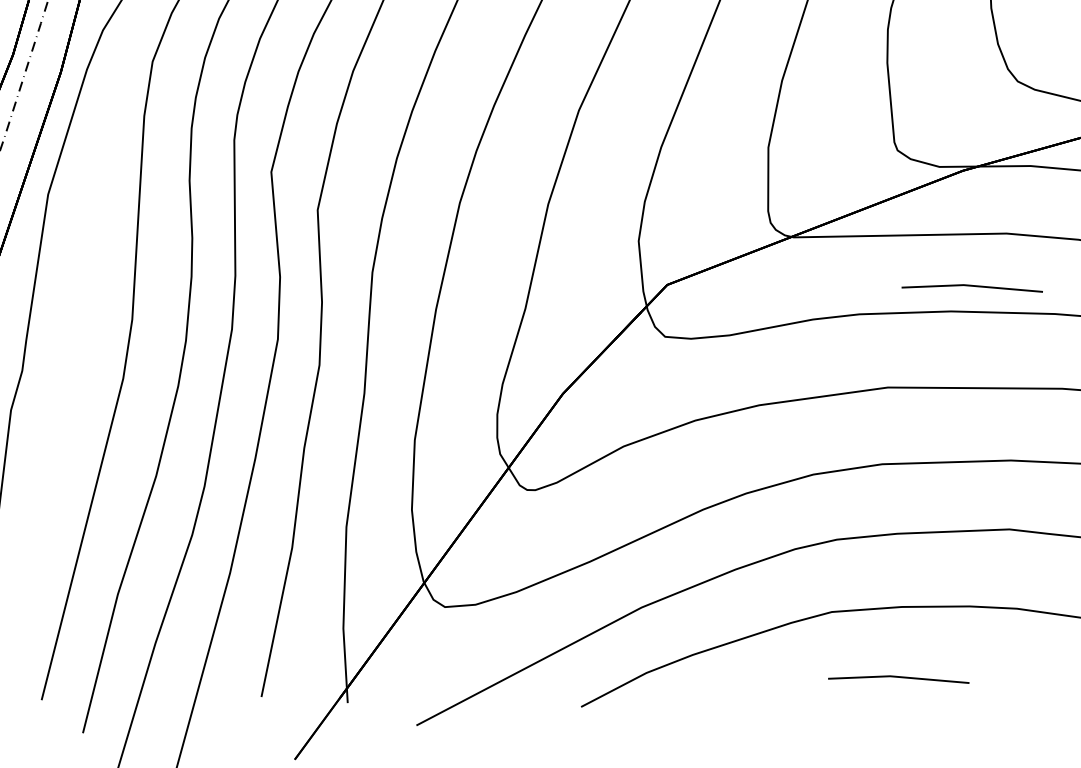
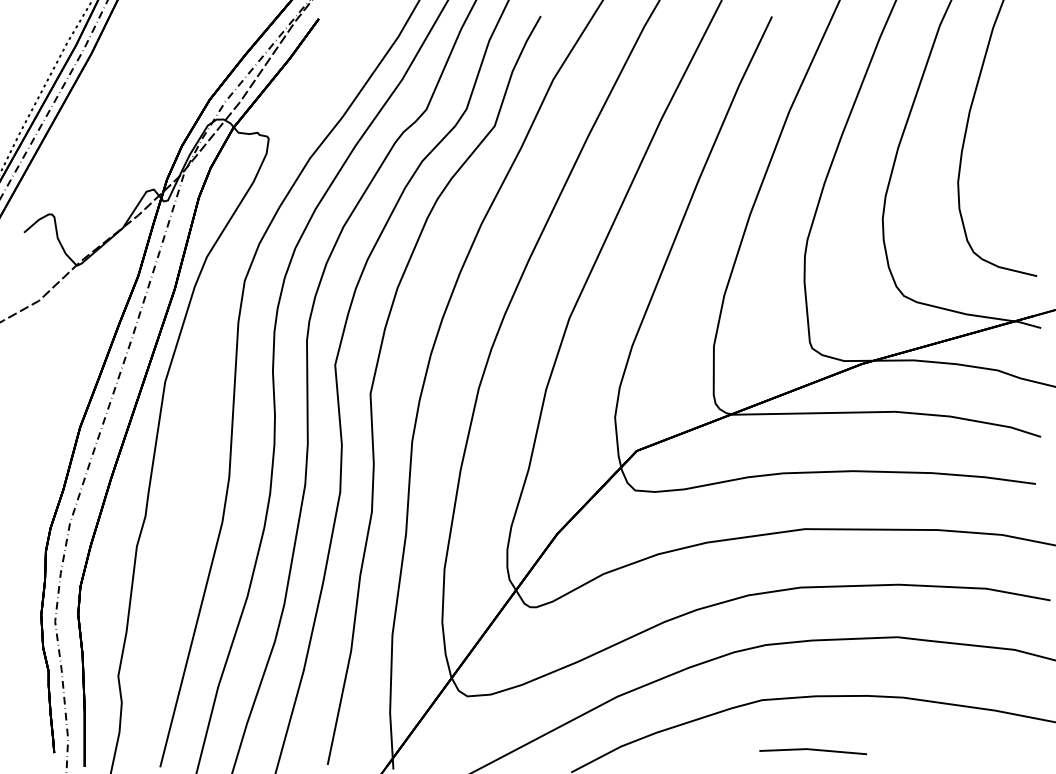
line: (971, 286) -> (868, 452), removed

